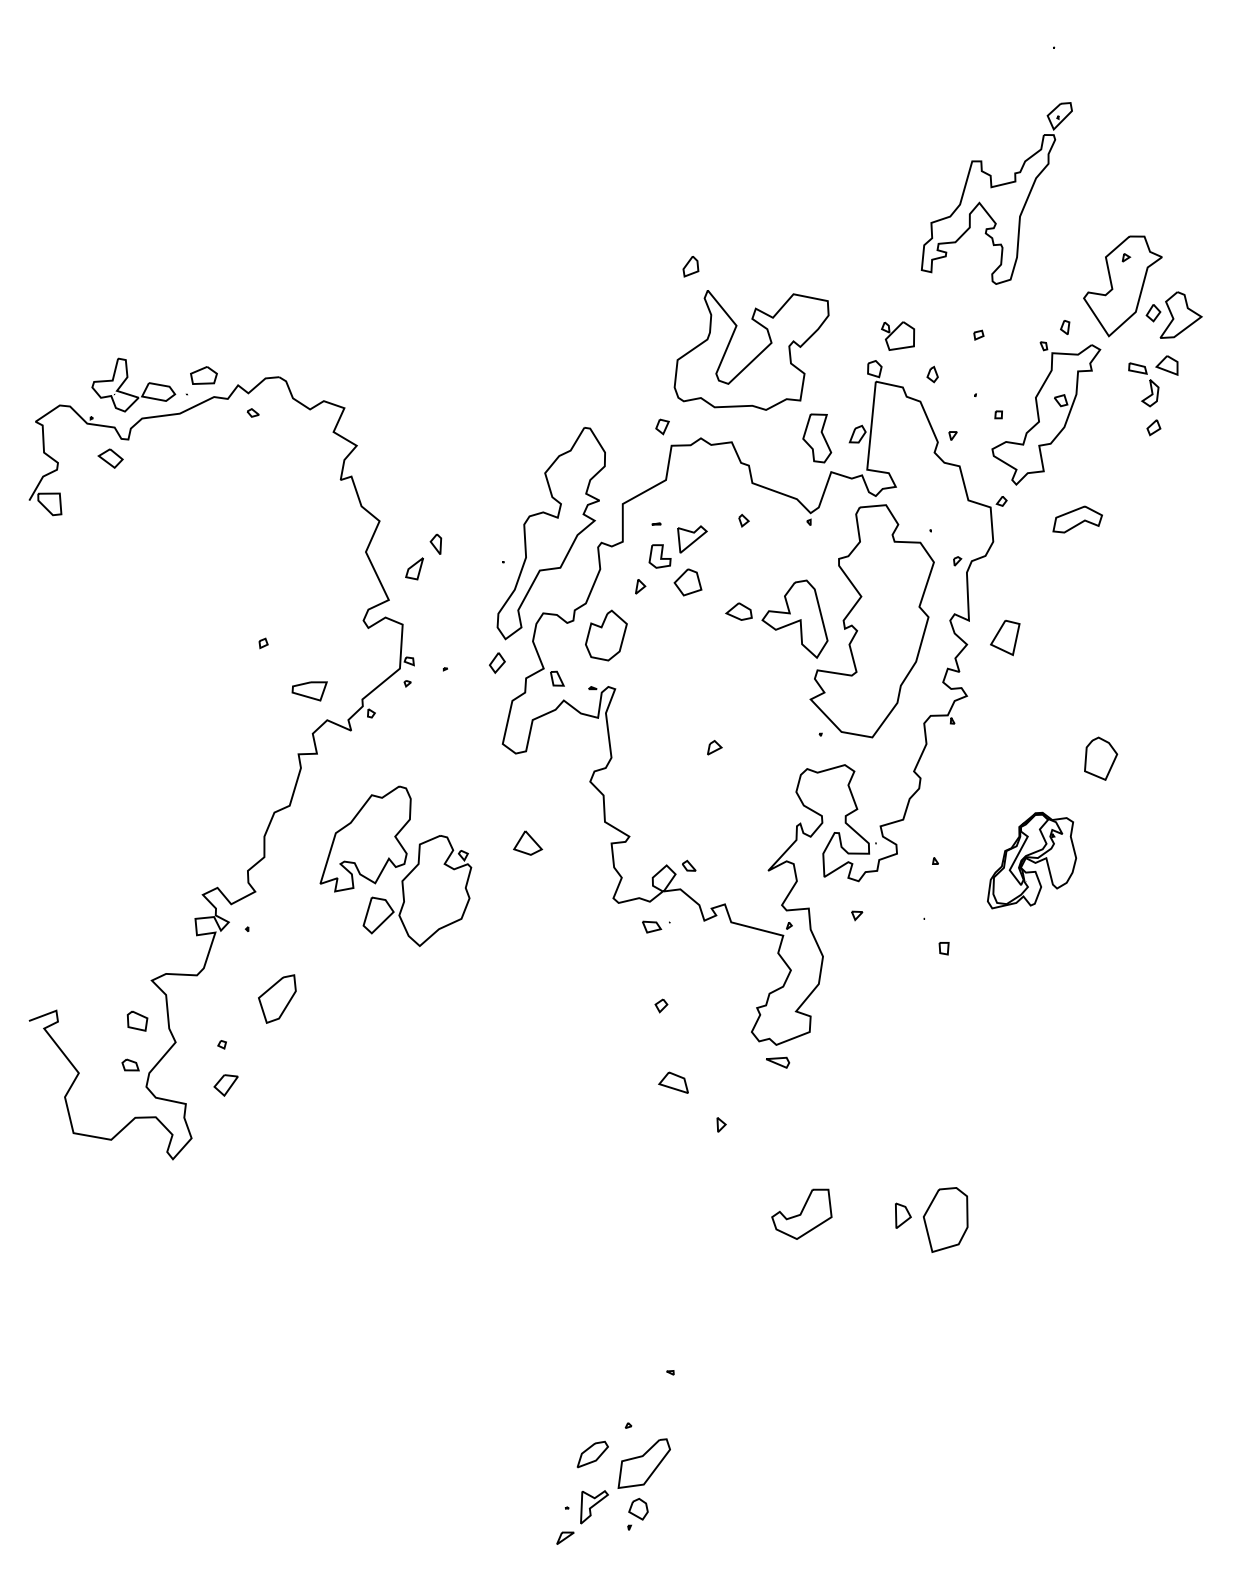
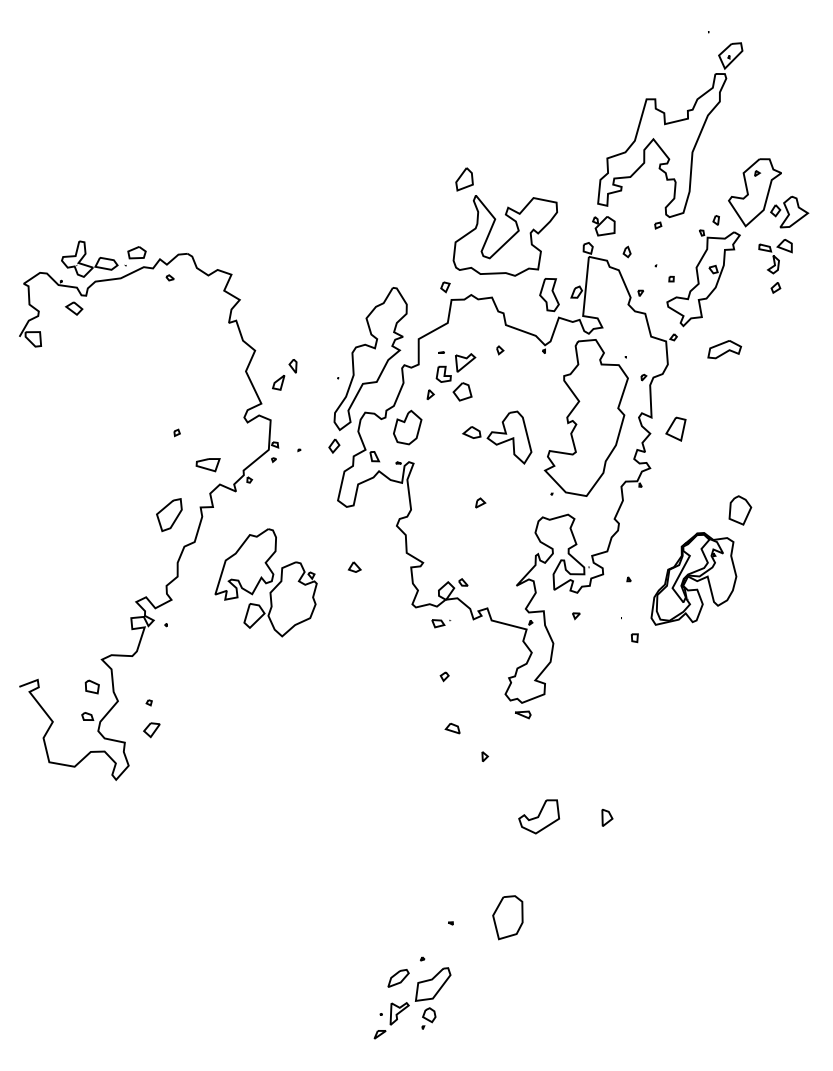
part: (997, 193) -> (670, 130), size x1.43
part: (690, 266) -> (464, 179), size x1.67
part: (777, 619) -> (497, 437), moved
part: (527, 842) -> (354, 566), size x0.62
part: (1031, 859) -> (693, 578), size x1.43
part: (277, 998) -> (169, 514), moved
part: (673, 1082) -> (452, 728), size x0.71
part: (945, 1219) -> (507, 917), moved

